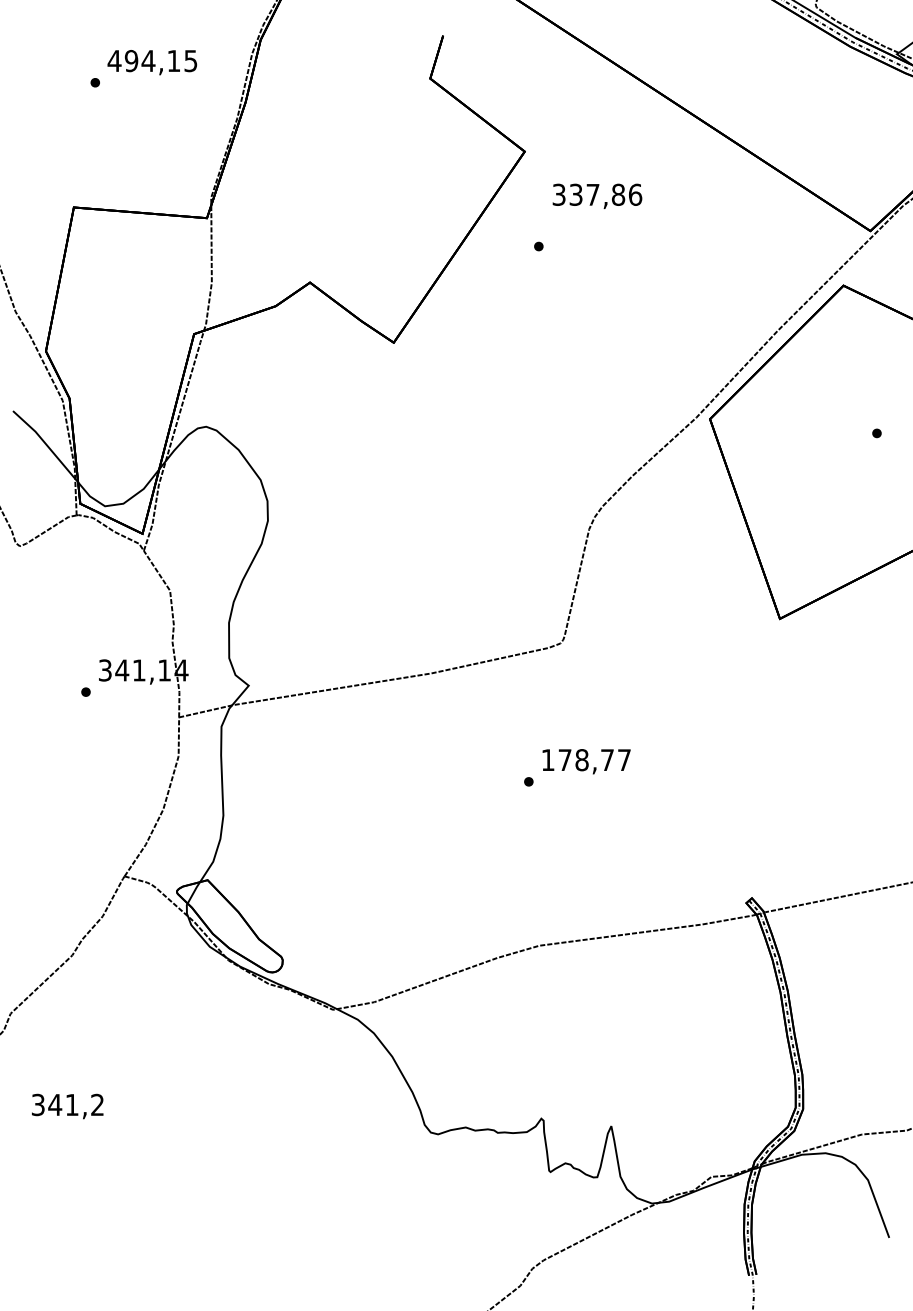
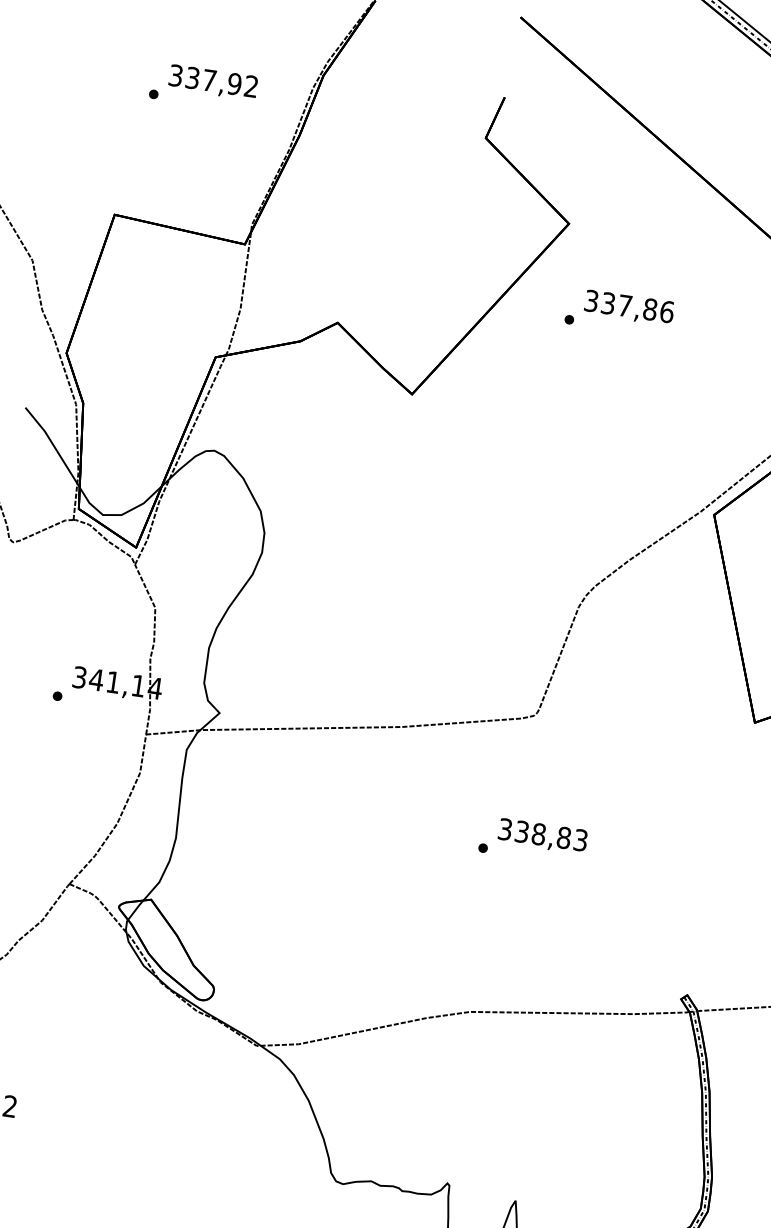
text: (152, 60) -> (213, 80), 494,15 -> 337,92
text: (597, 195) -> (629, 307), moved
text: (585, 760) -> (542, 835), 178,77 -> 338,83

